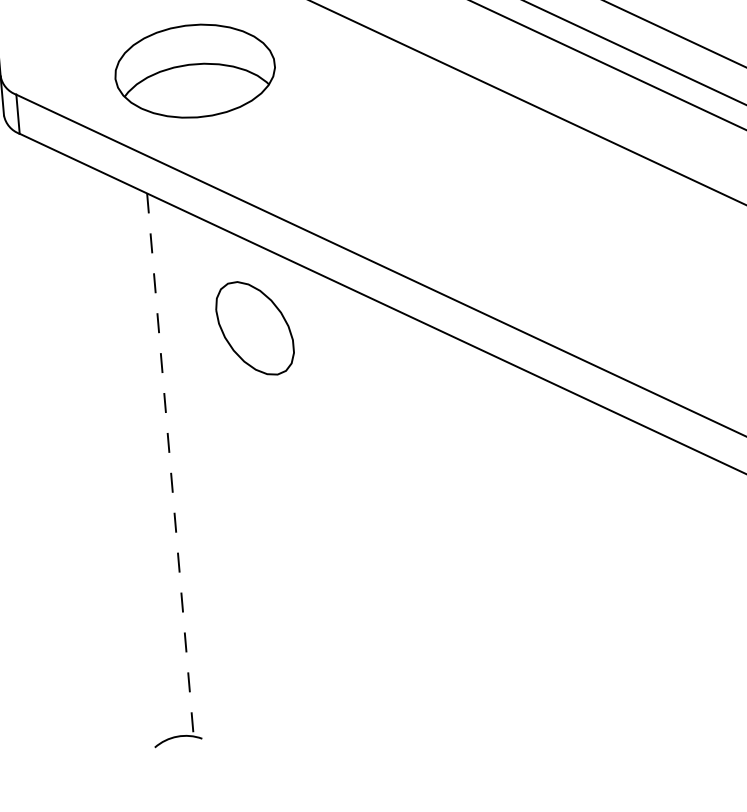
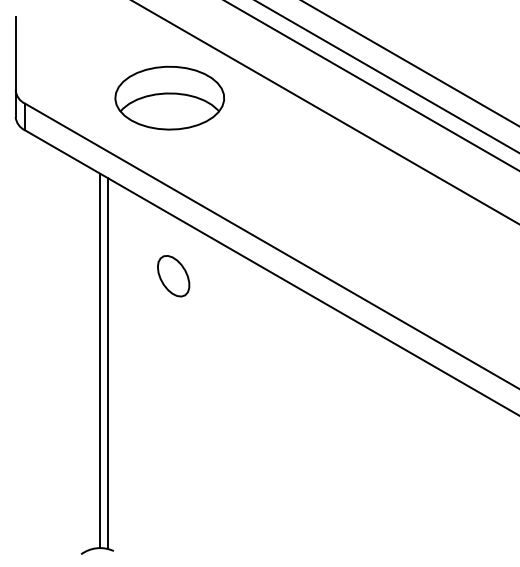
part: (194, 70) -> (169, 97), moved
part: (255, 329) -> (173, 276), size x0.62
line: (158, 461) -> (100, 360), added
line: (171, 466) -> (108, 364), dashed -> solid

